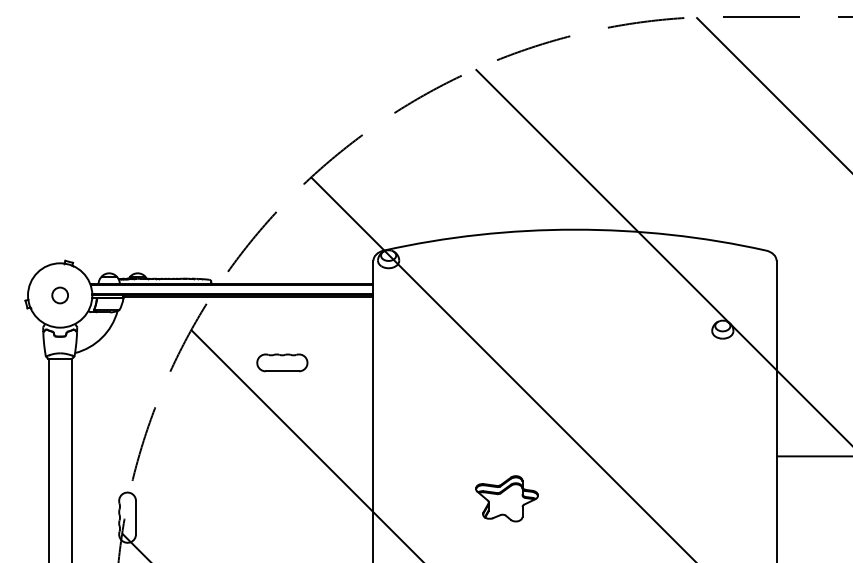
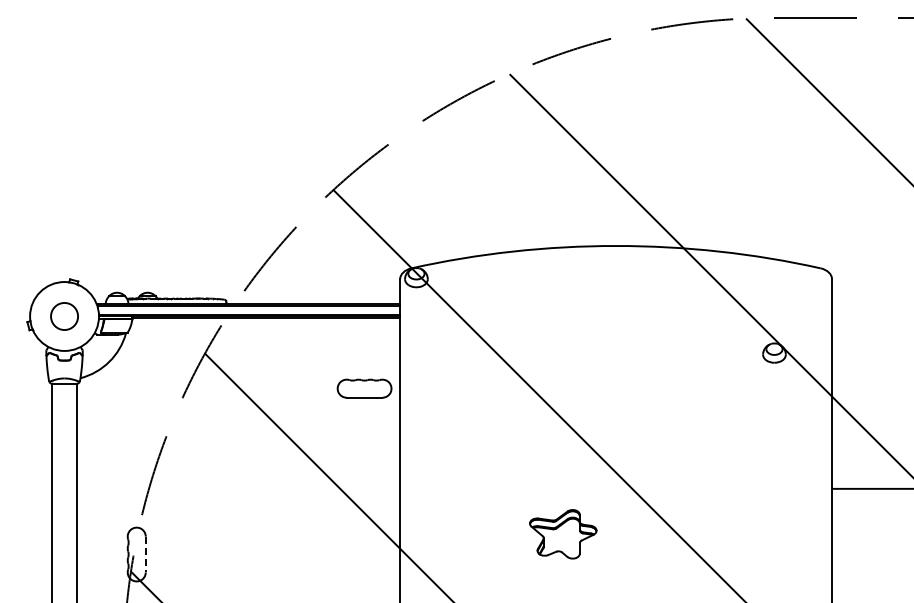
circle: (60, 295) -> (64, 316), size x1.6
part: (282, 362) -> (364, 388), moved
part: (507, 498) -> (563, 534), moved
line: (135, 517) -> (145, 554), solid -> dashed

